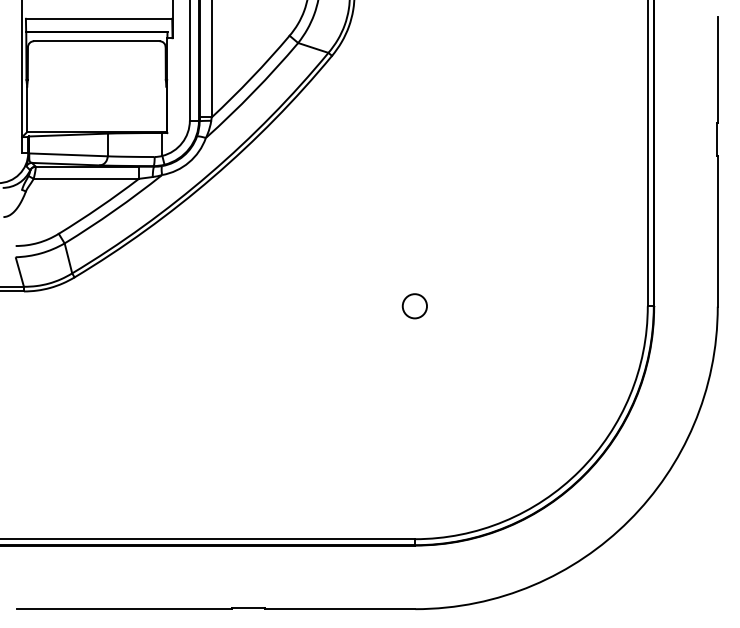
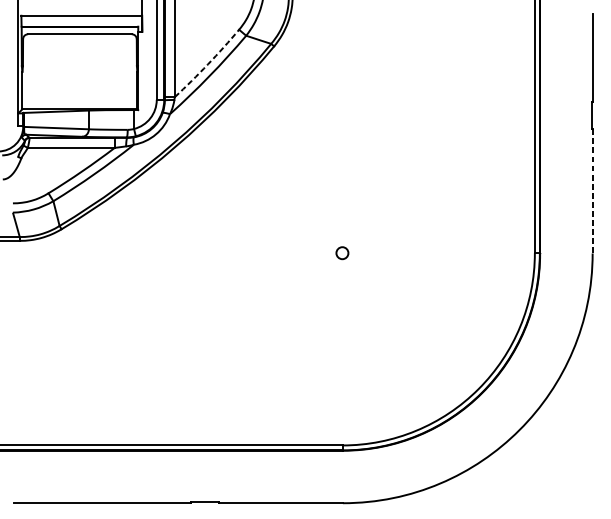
arc: (251, 77) -> (207, 64), solid -> dashed
line: (717, 232) -> (592, 192), solid -> dashed
circle: (414, 306) -> (342, 253), size x0.6

